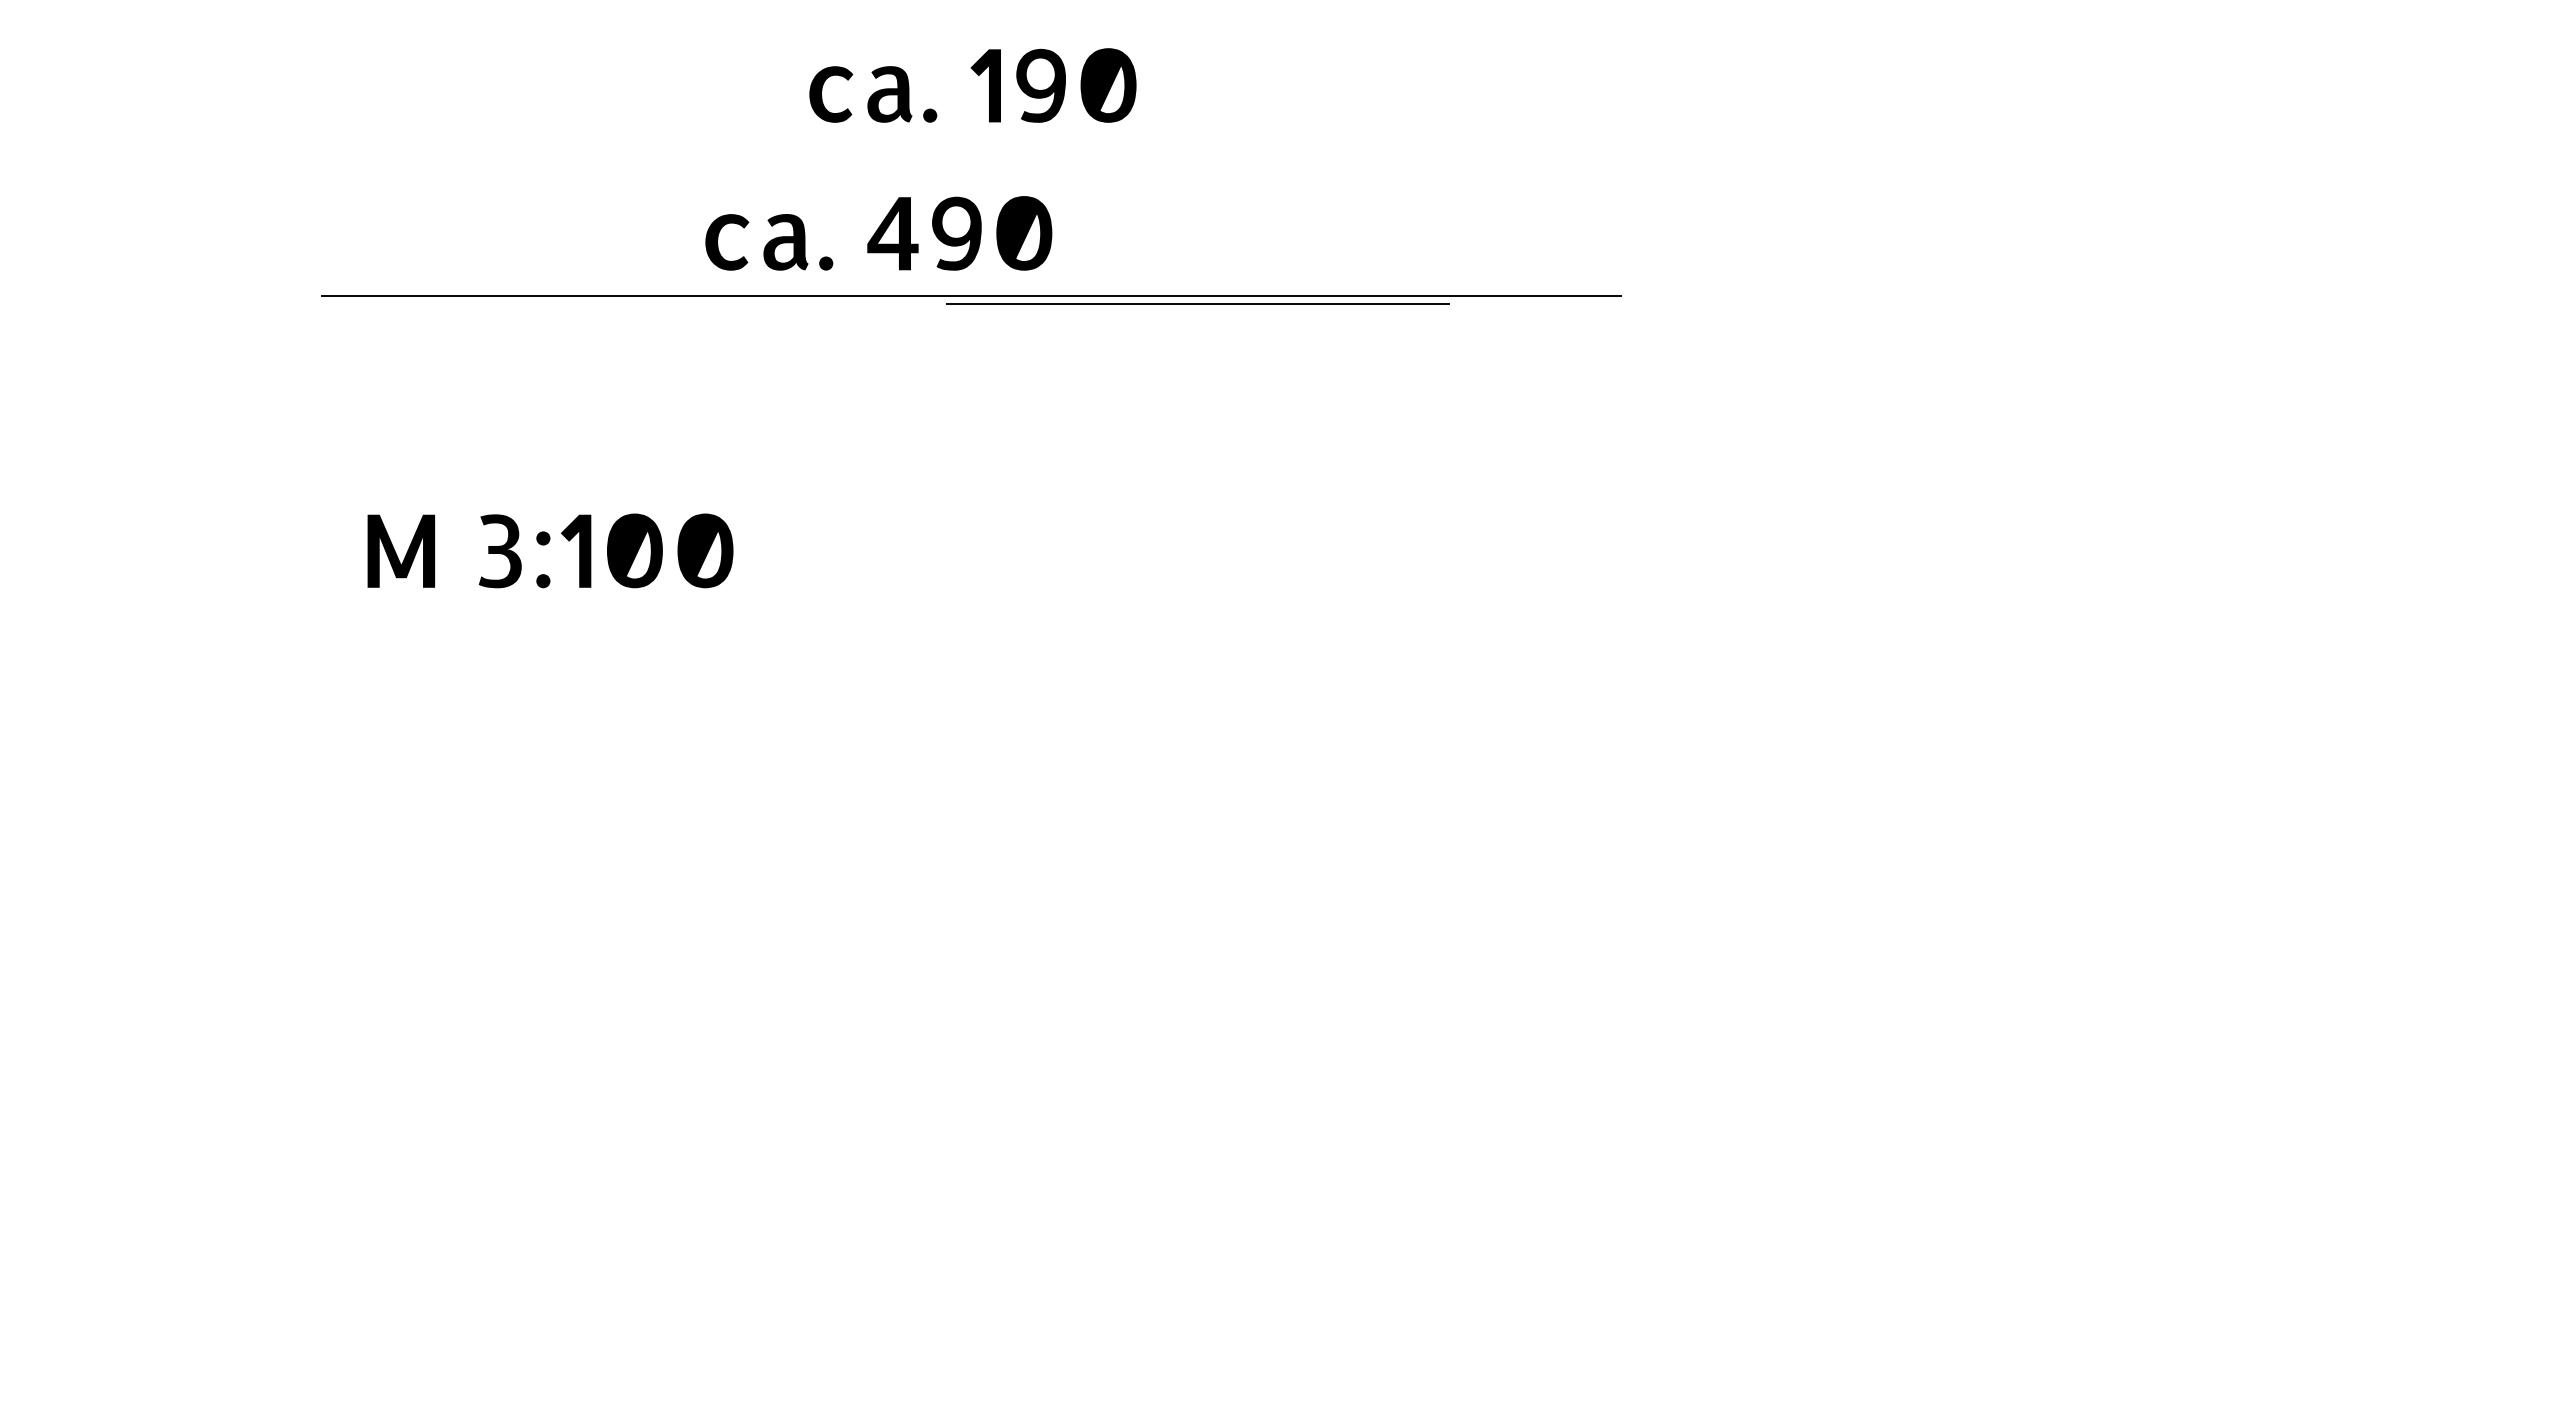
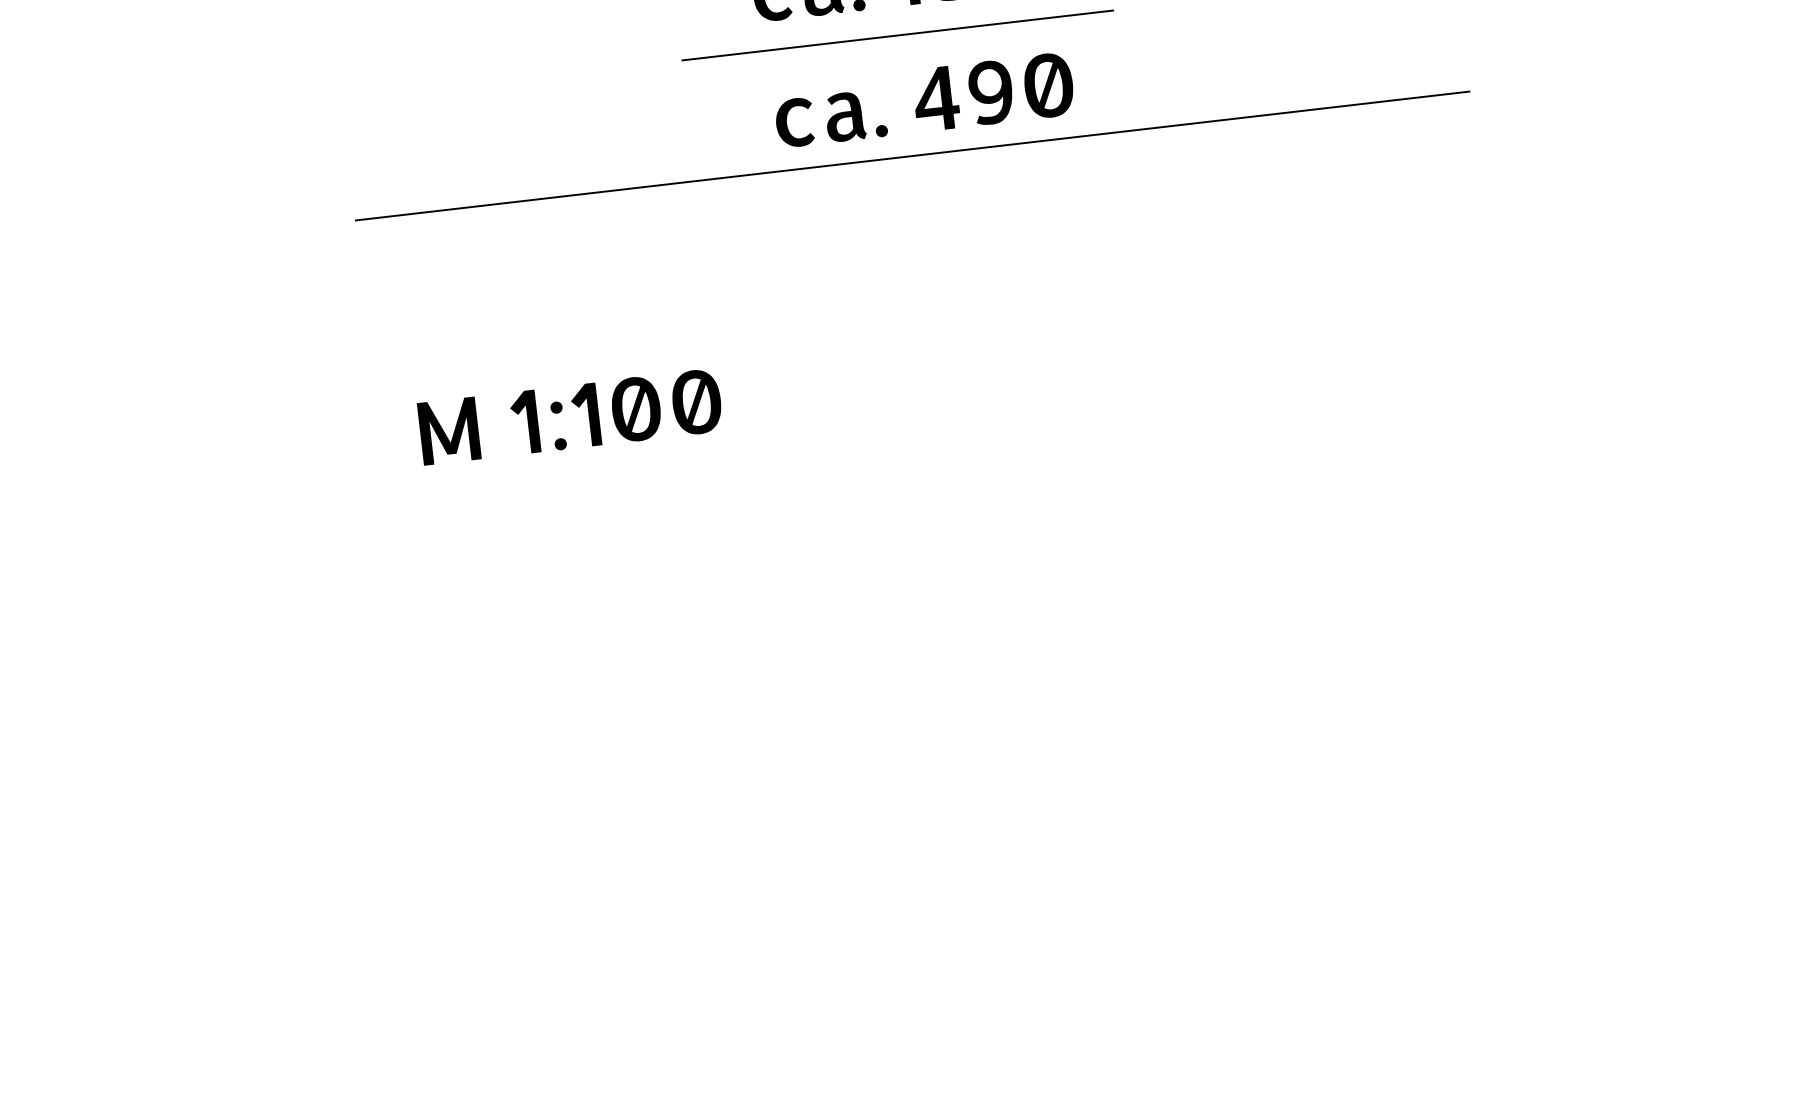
text: (878, 233) -> (923, 100), moved
line: (1197, 303) -> (897, 35), moved
text: (603, 550) -> (622, 410), 3:100 -> 1:100

